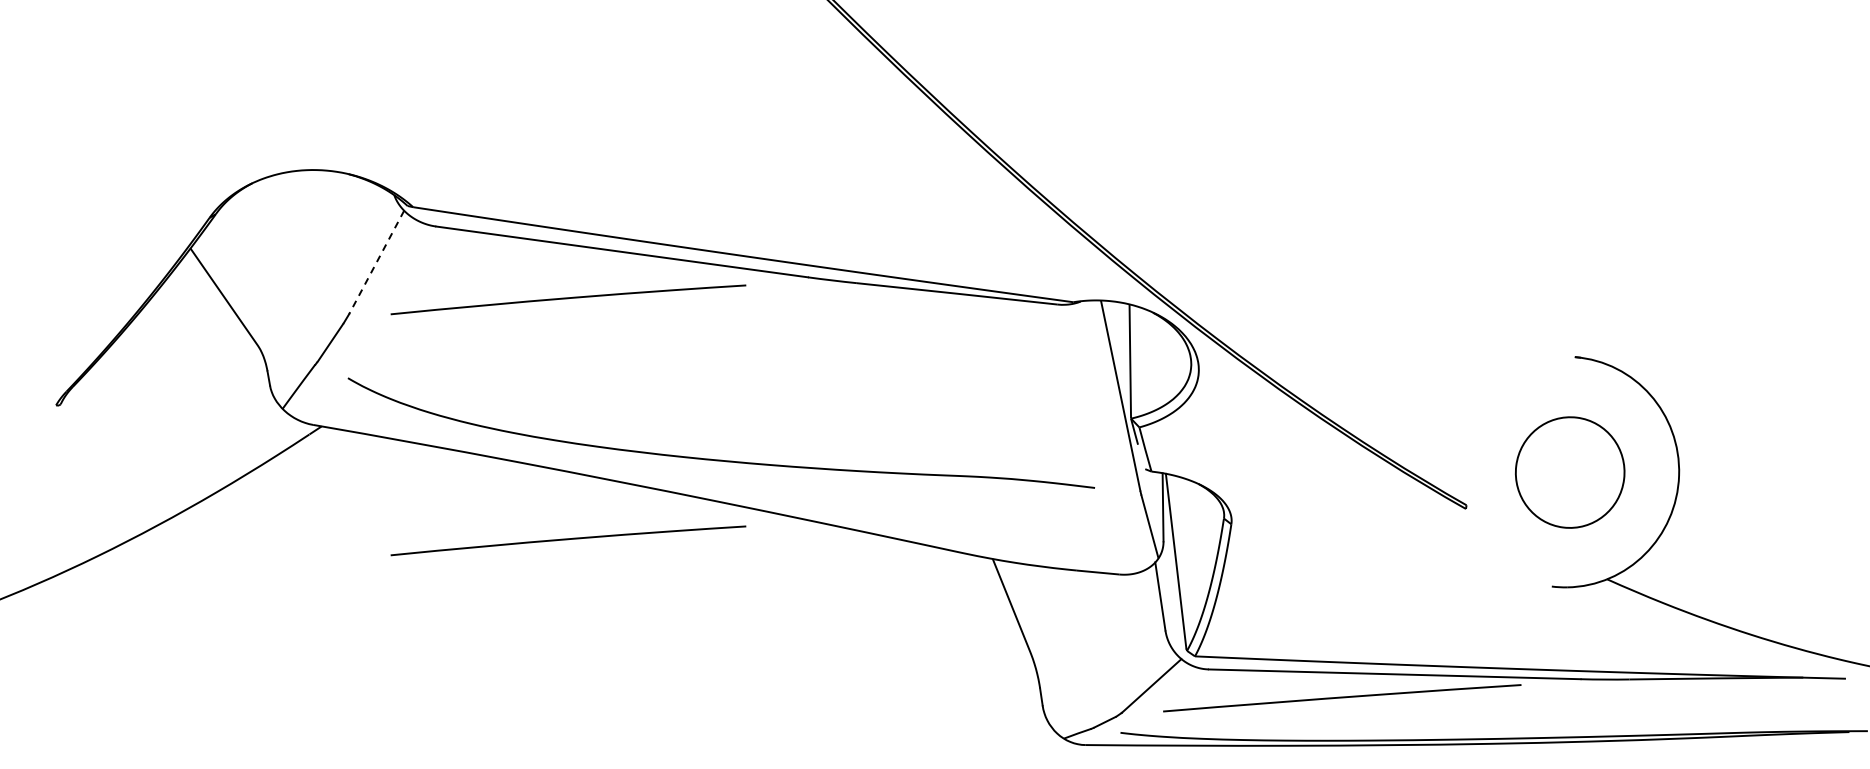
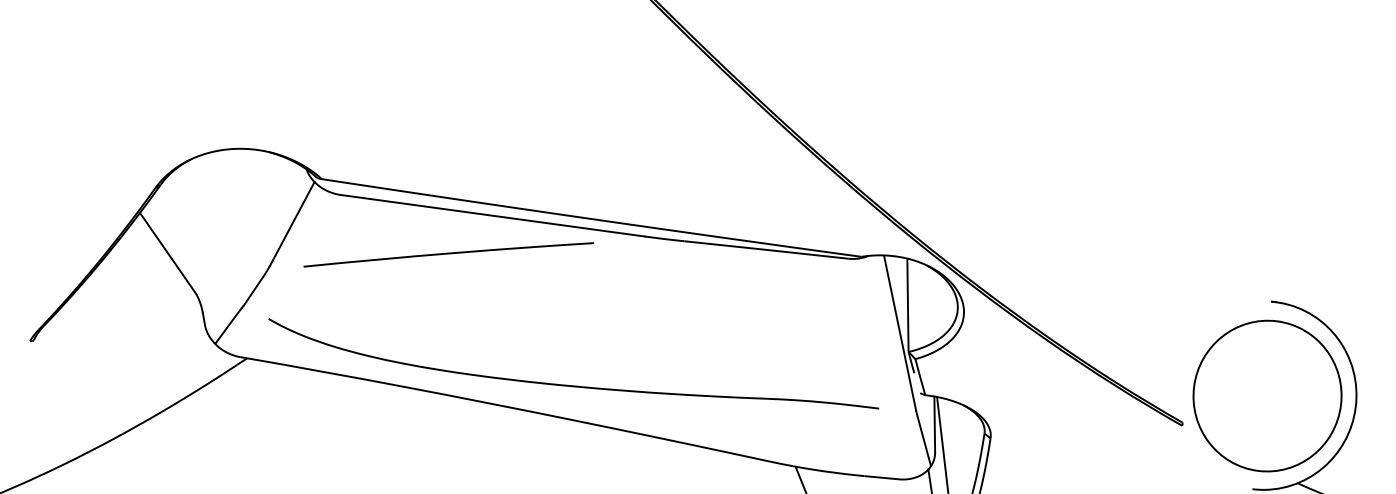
line: (376, 262) -> (291, 224), dashed -> solid
part: (1569, 472) -> (1266, 395), size x1.67
curve: (568, 540) -> (448, 451), removed

